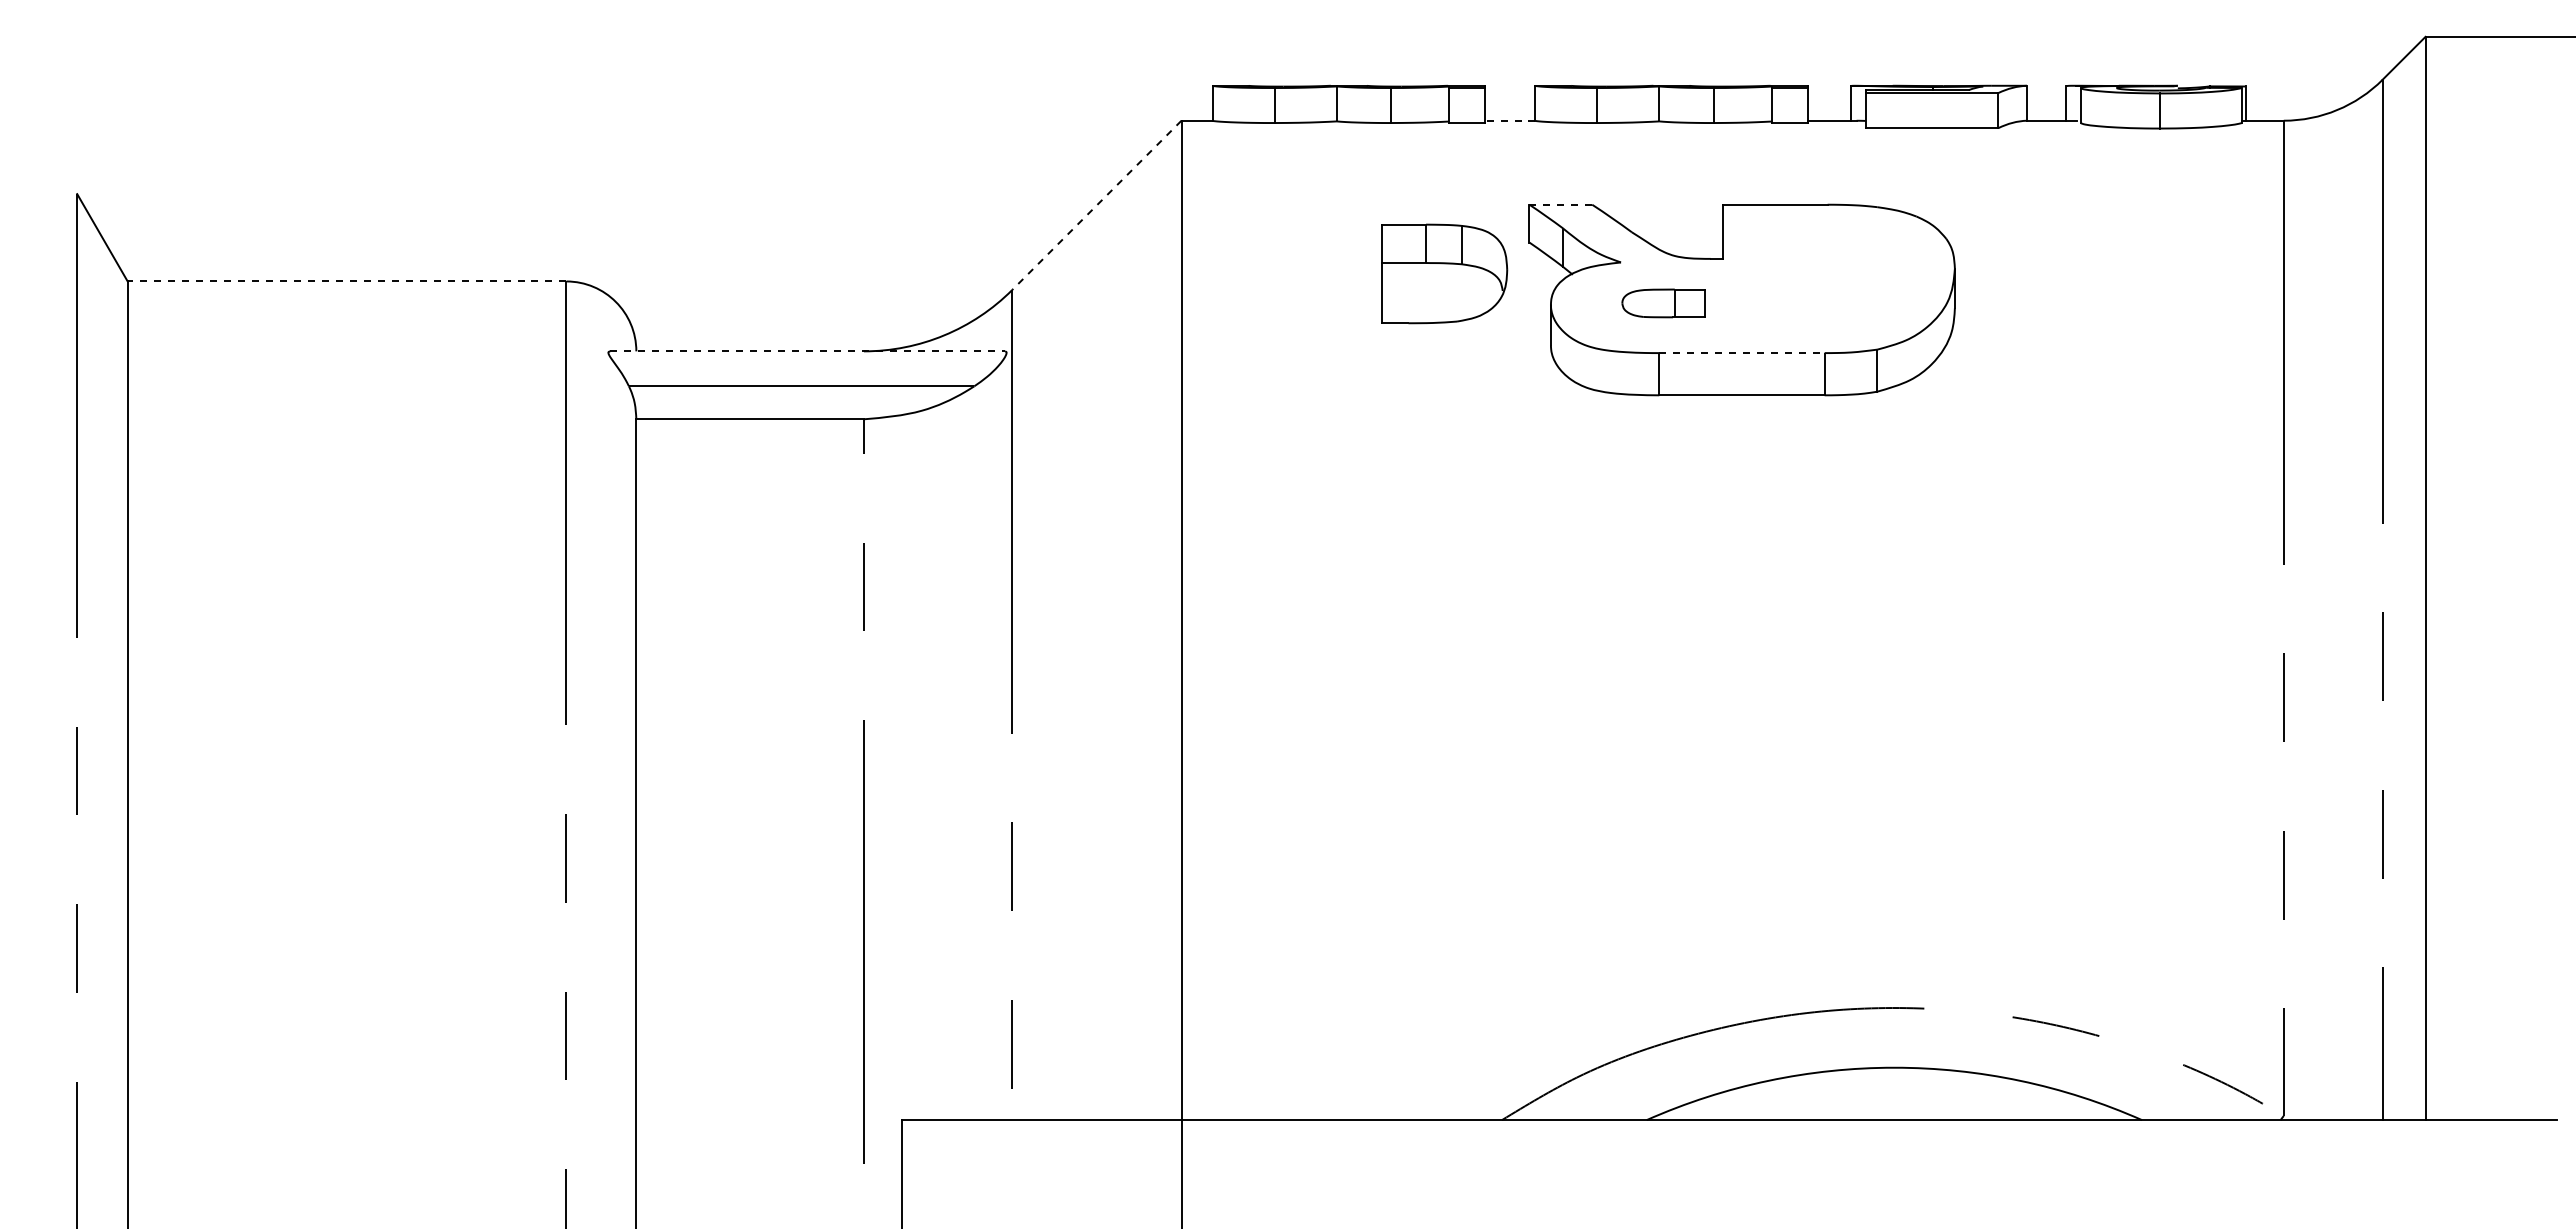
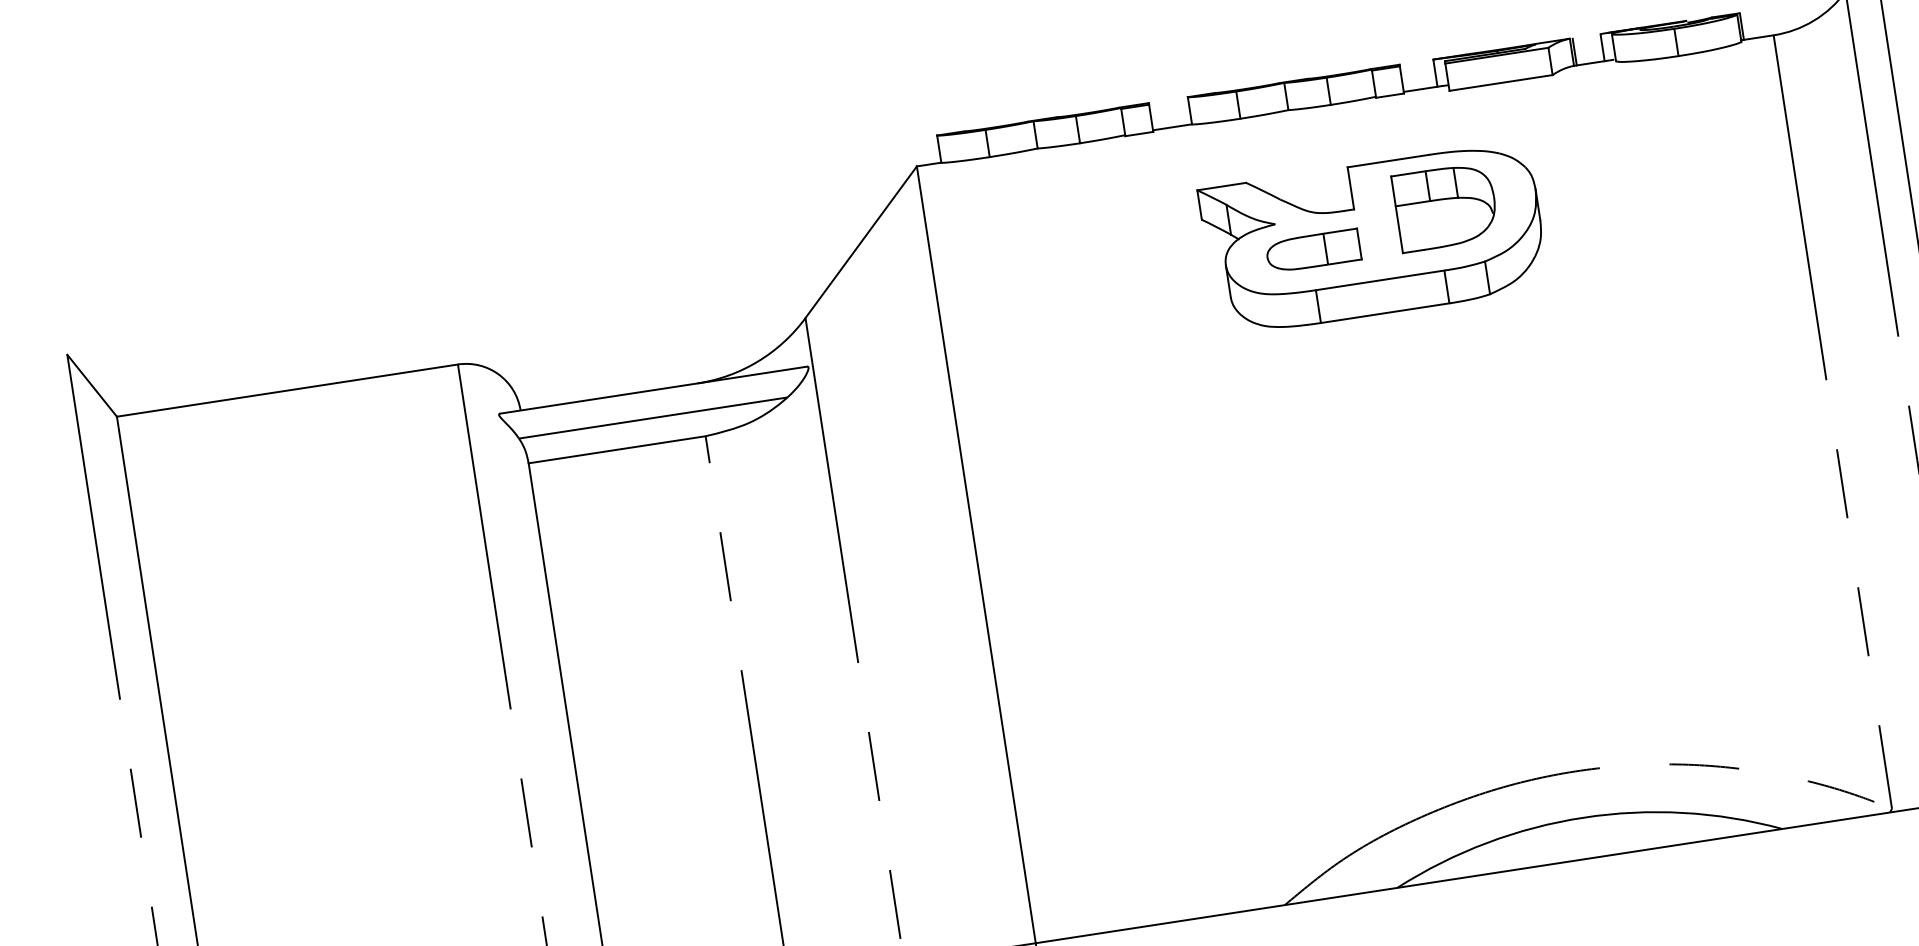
line: (2030, 103) -> (1574, 52), added
line: (1509, 120) -> (1171, 127), dashed -> solid
line: (1560, 204) -> (1221, 186), dashed -> solid
line: (1096, 205) -> (860, 242), dashed -> solid
part: (1444, 273) -> (1445, 207), moved
line: (346, 281) -> (287, 390), dashed -> solid
part: (1663, 303) -> (1313, 251), size x1.43
line: (808, 351) -> (654, 390), dashed -> solid
line: (1741, 353) -> (1379, 280), dashed -> solid

